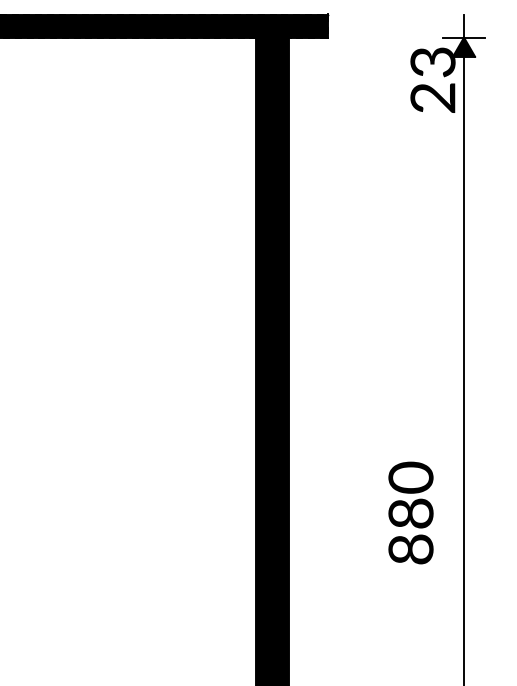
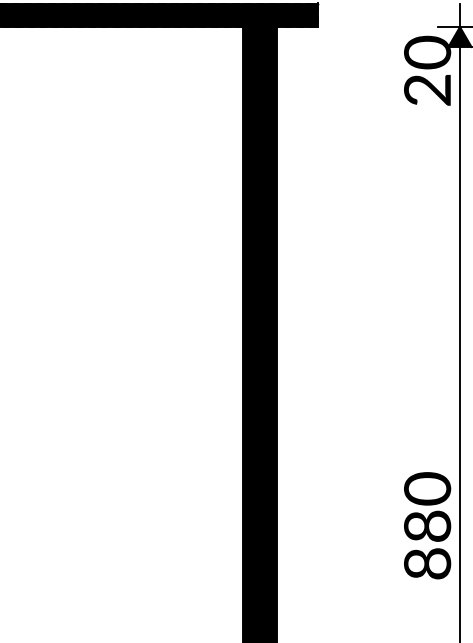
text: (432, 62) -> (427, 52), 23 -> 20
text: (410, 512) -> (427, 525), moved

